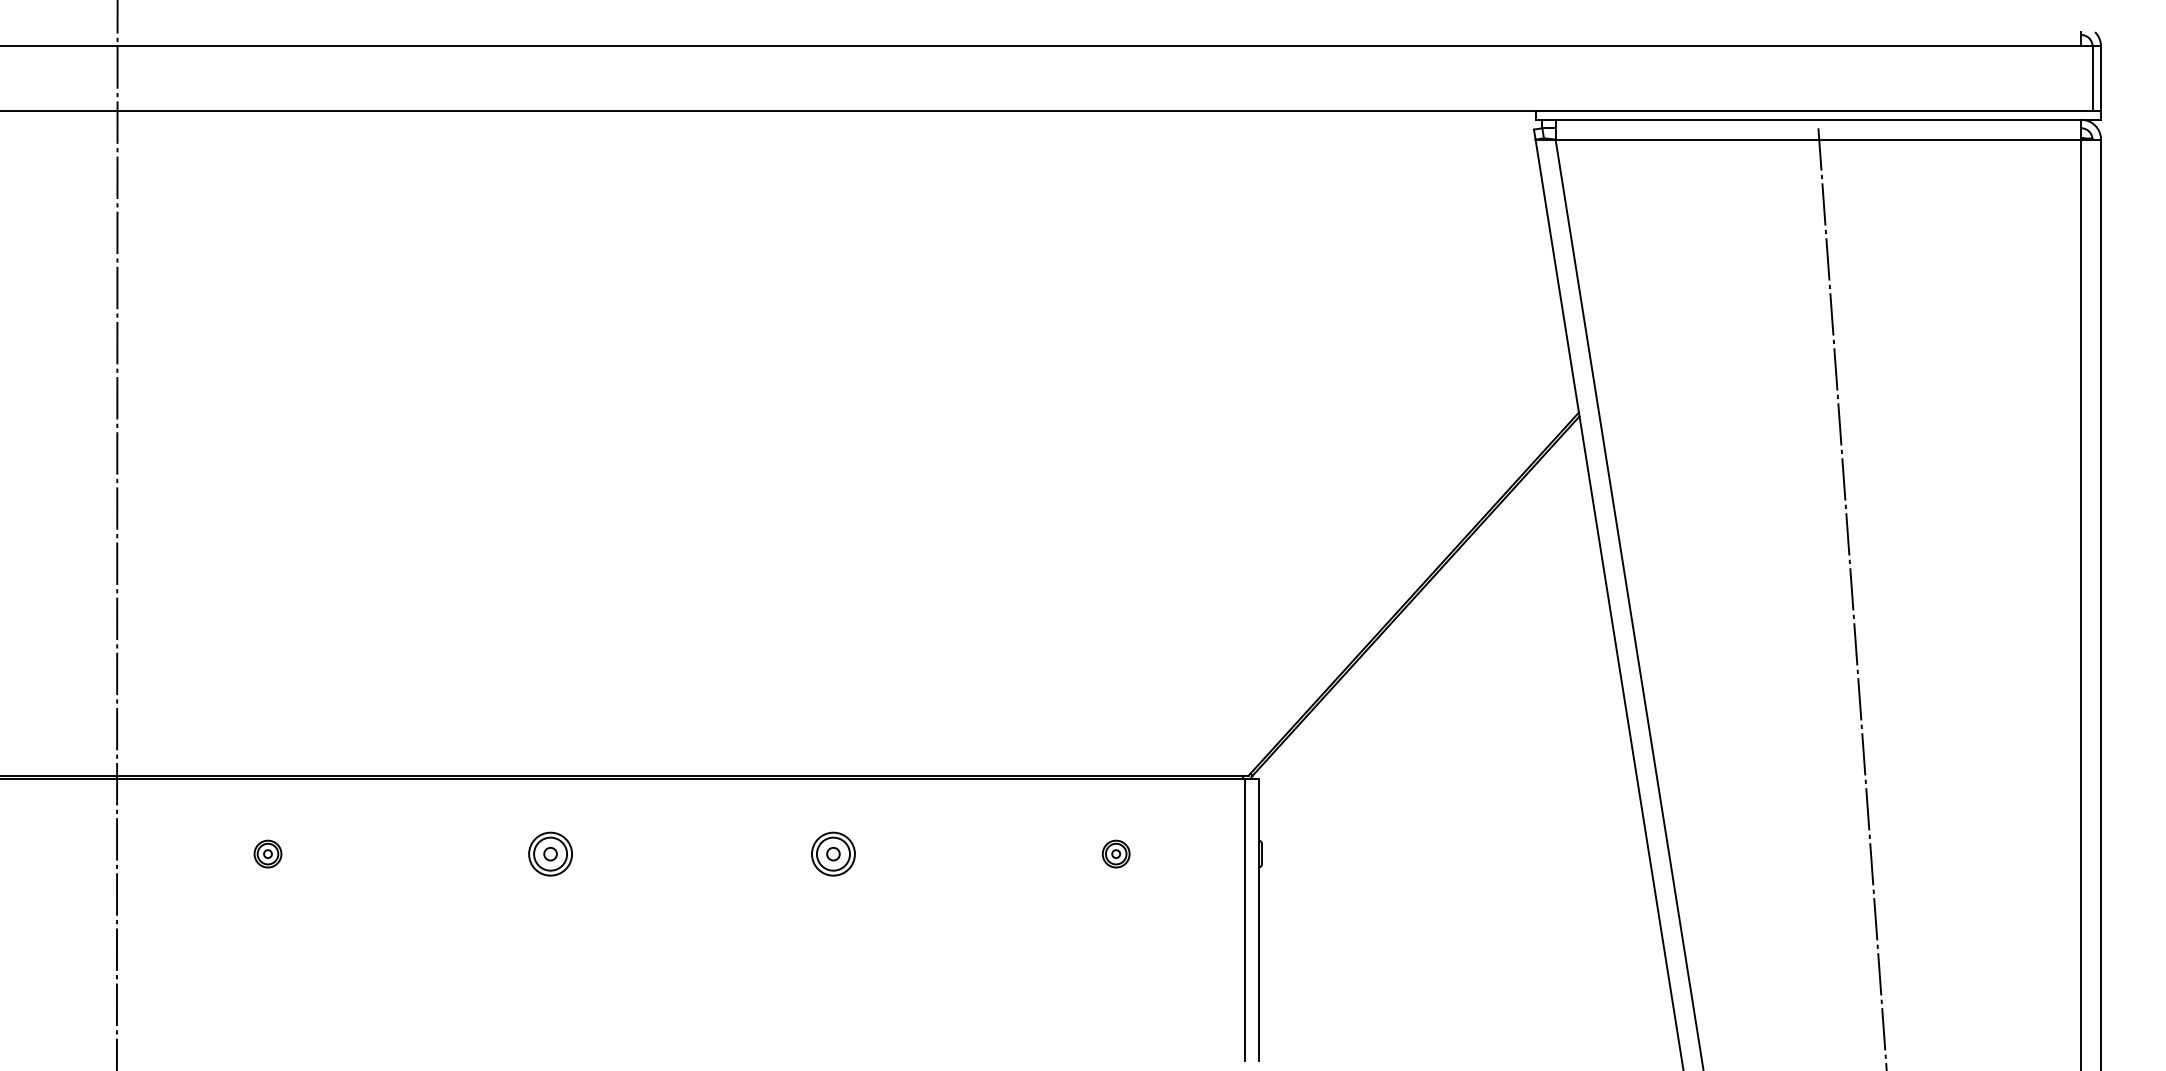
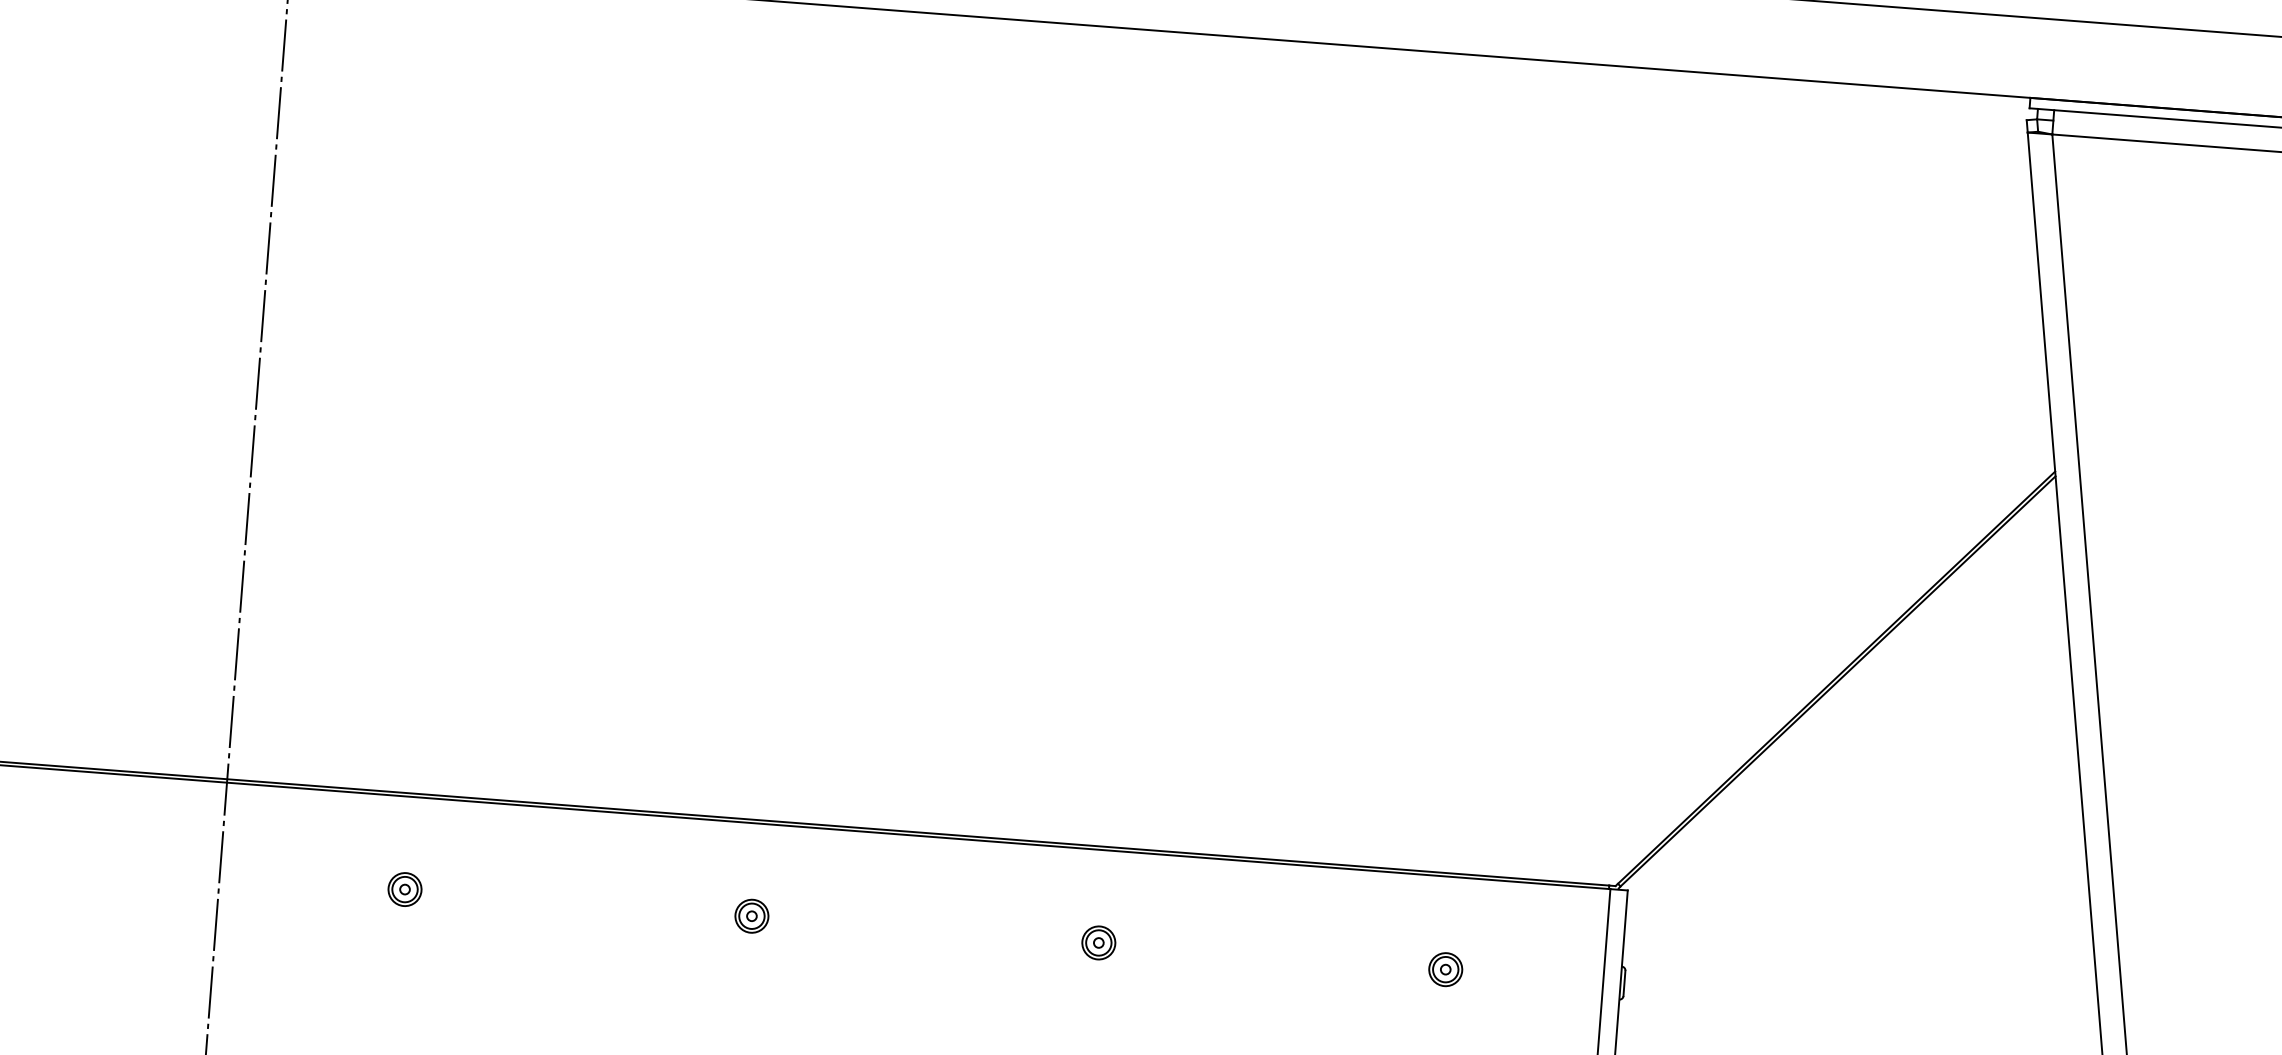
part: (550, 853) -> (751, 915), size x0.62
part: (833, 853) -> (1098, 942), size x0.62

